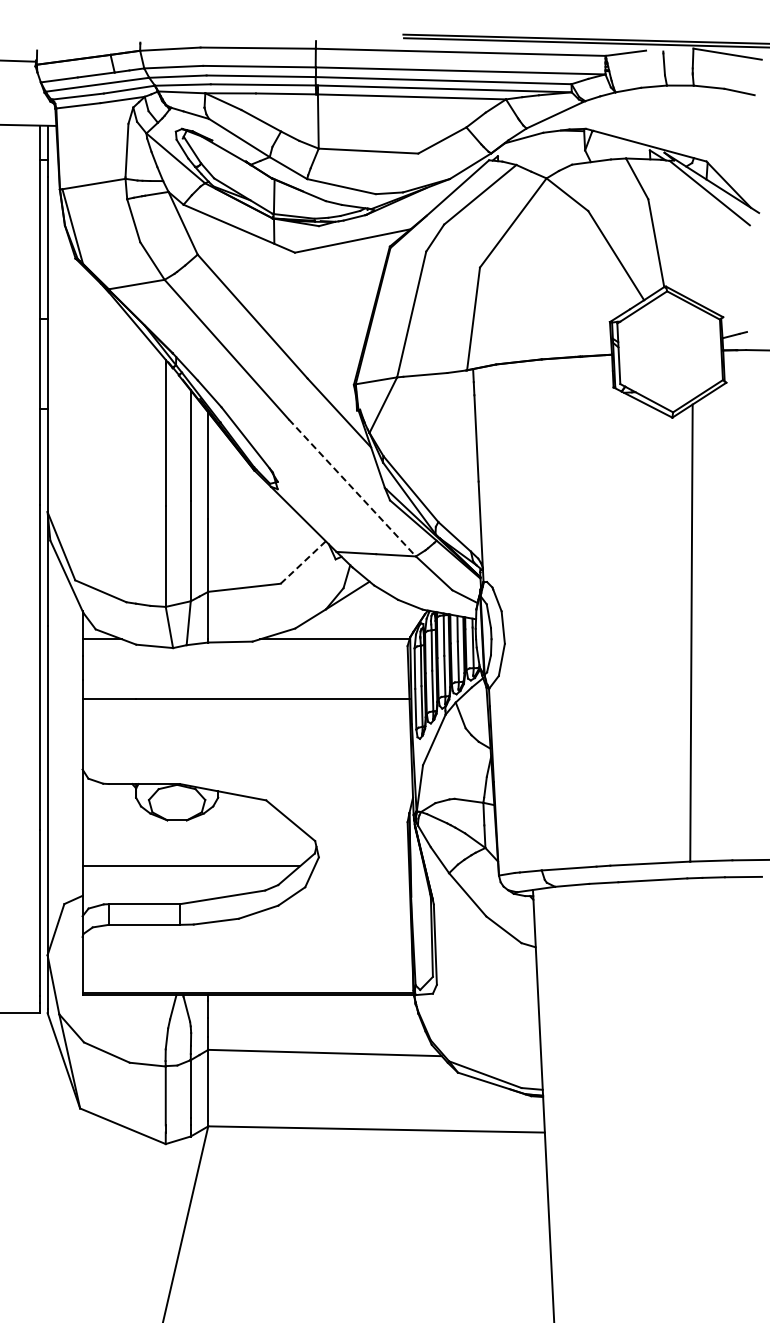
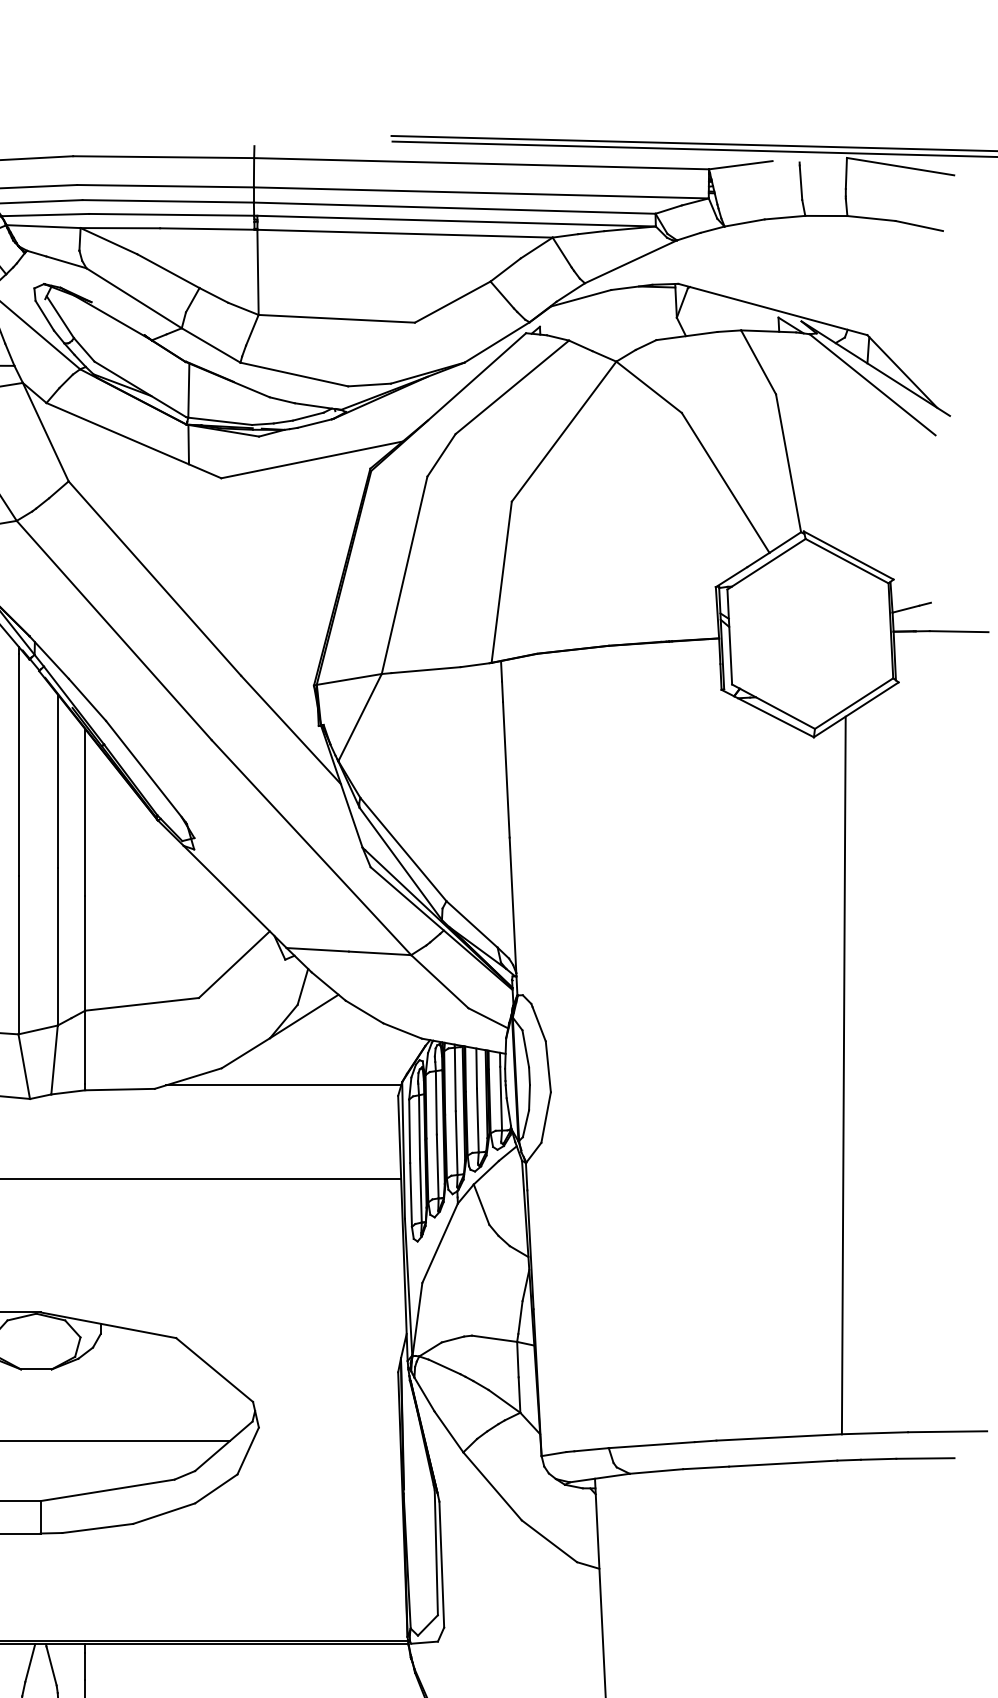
line: (352, 488) -> (311, 848), dashed -> solid
line: (303, 562) -> (234, 964), dashed -> solid

